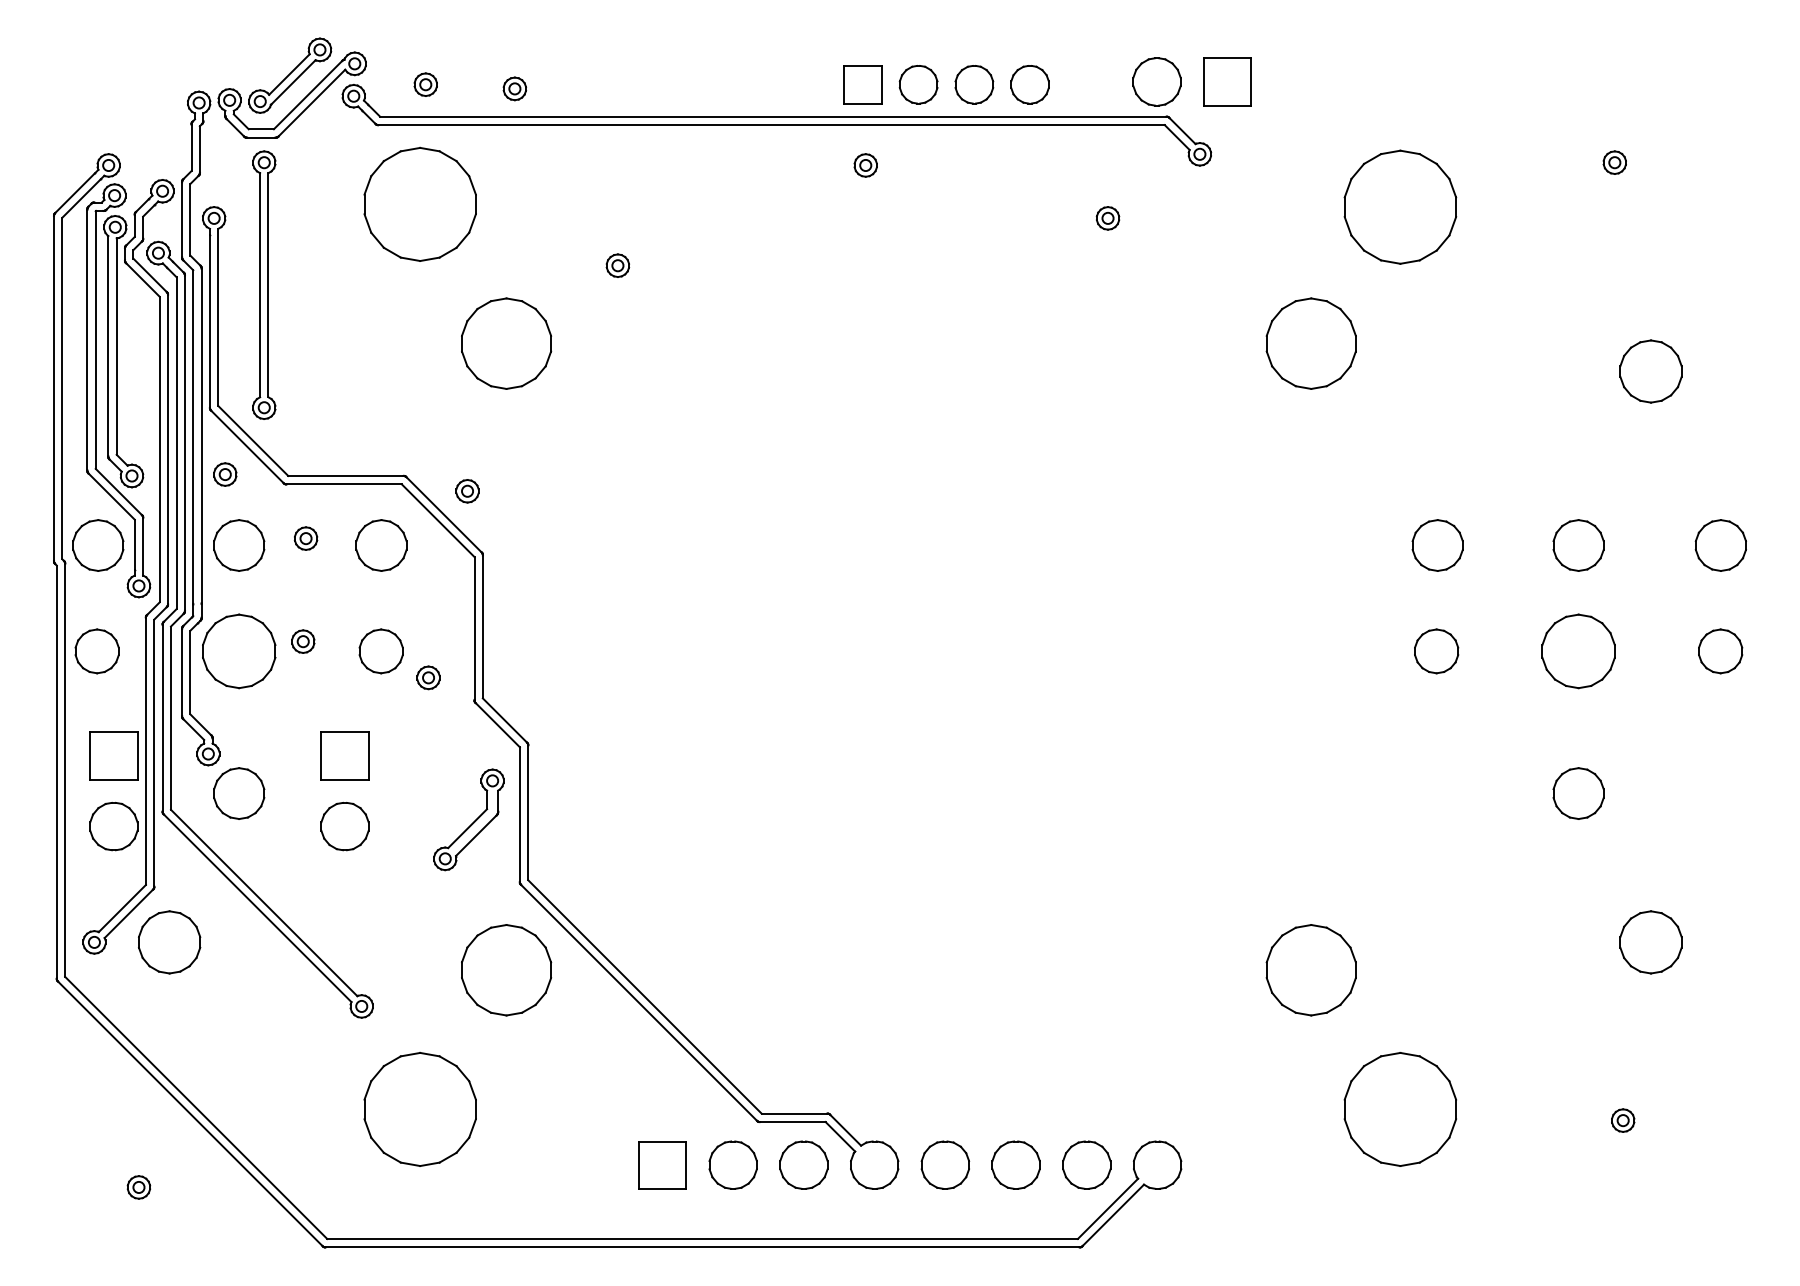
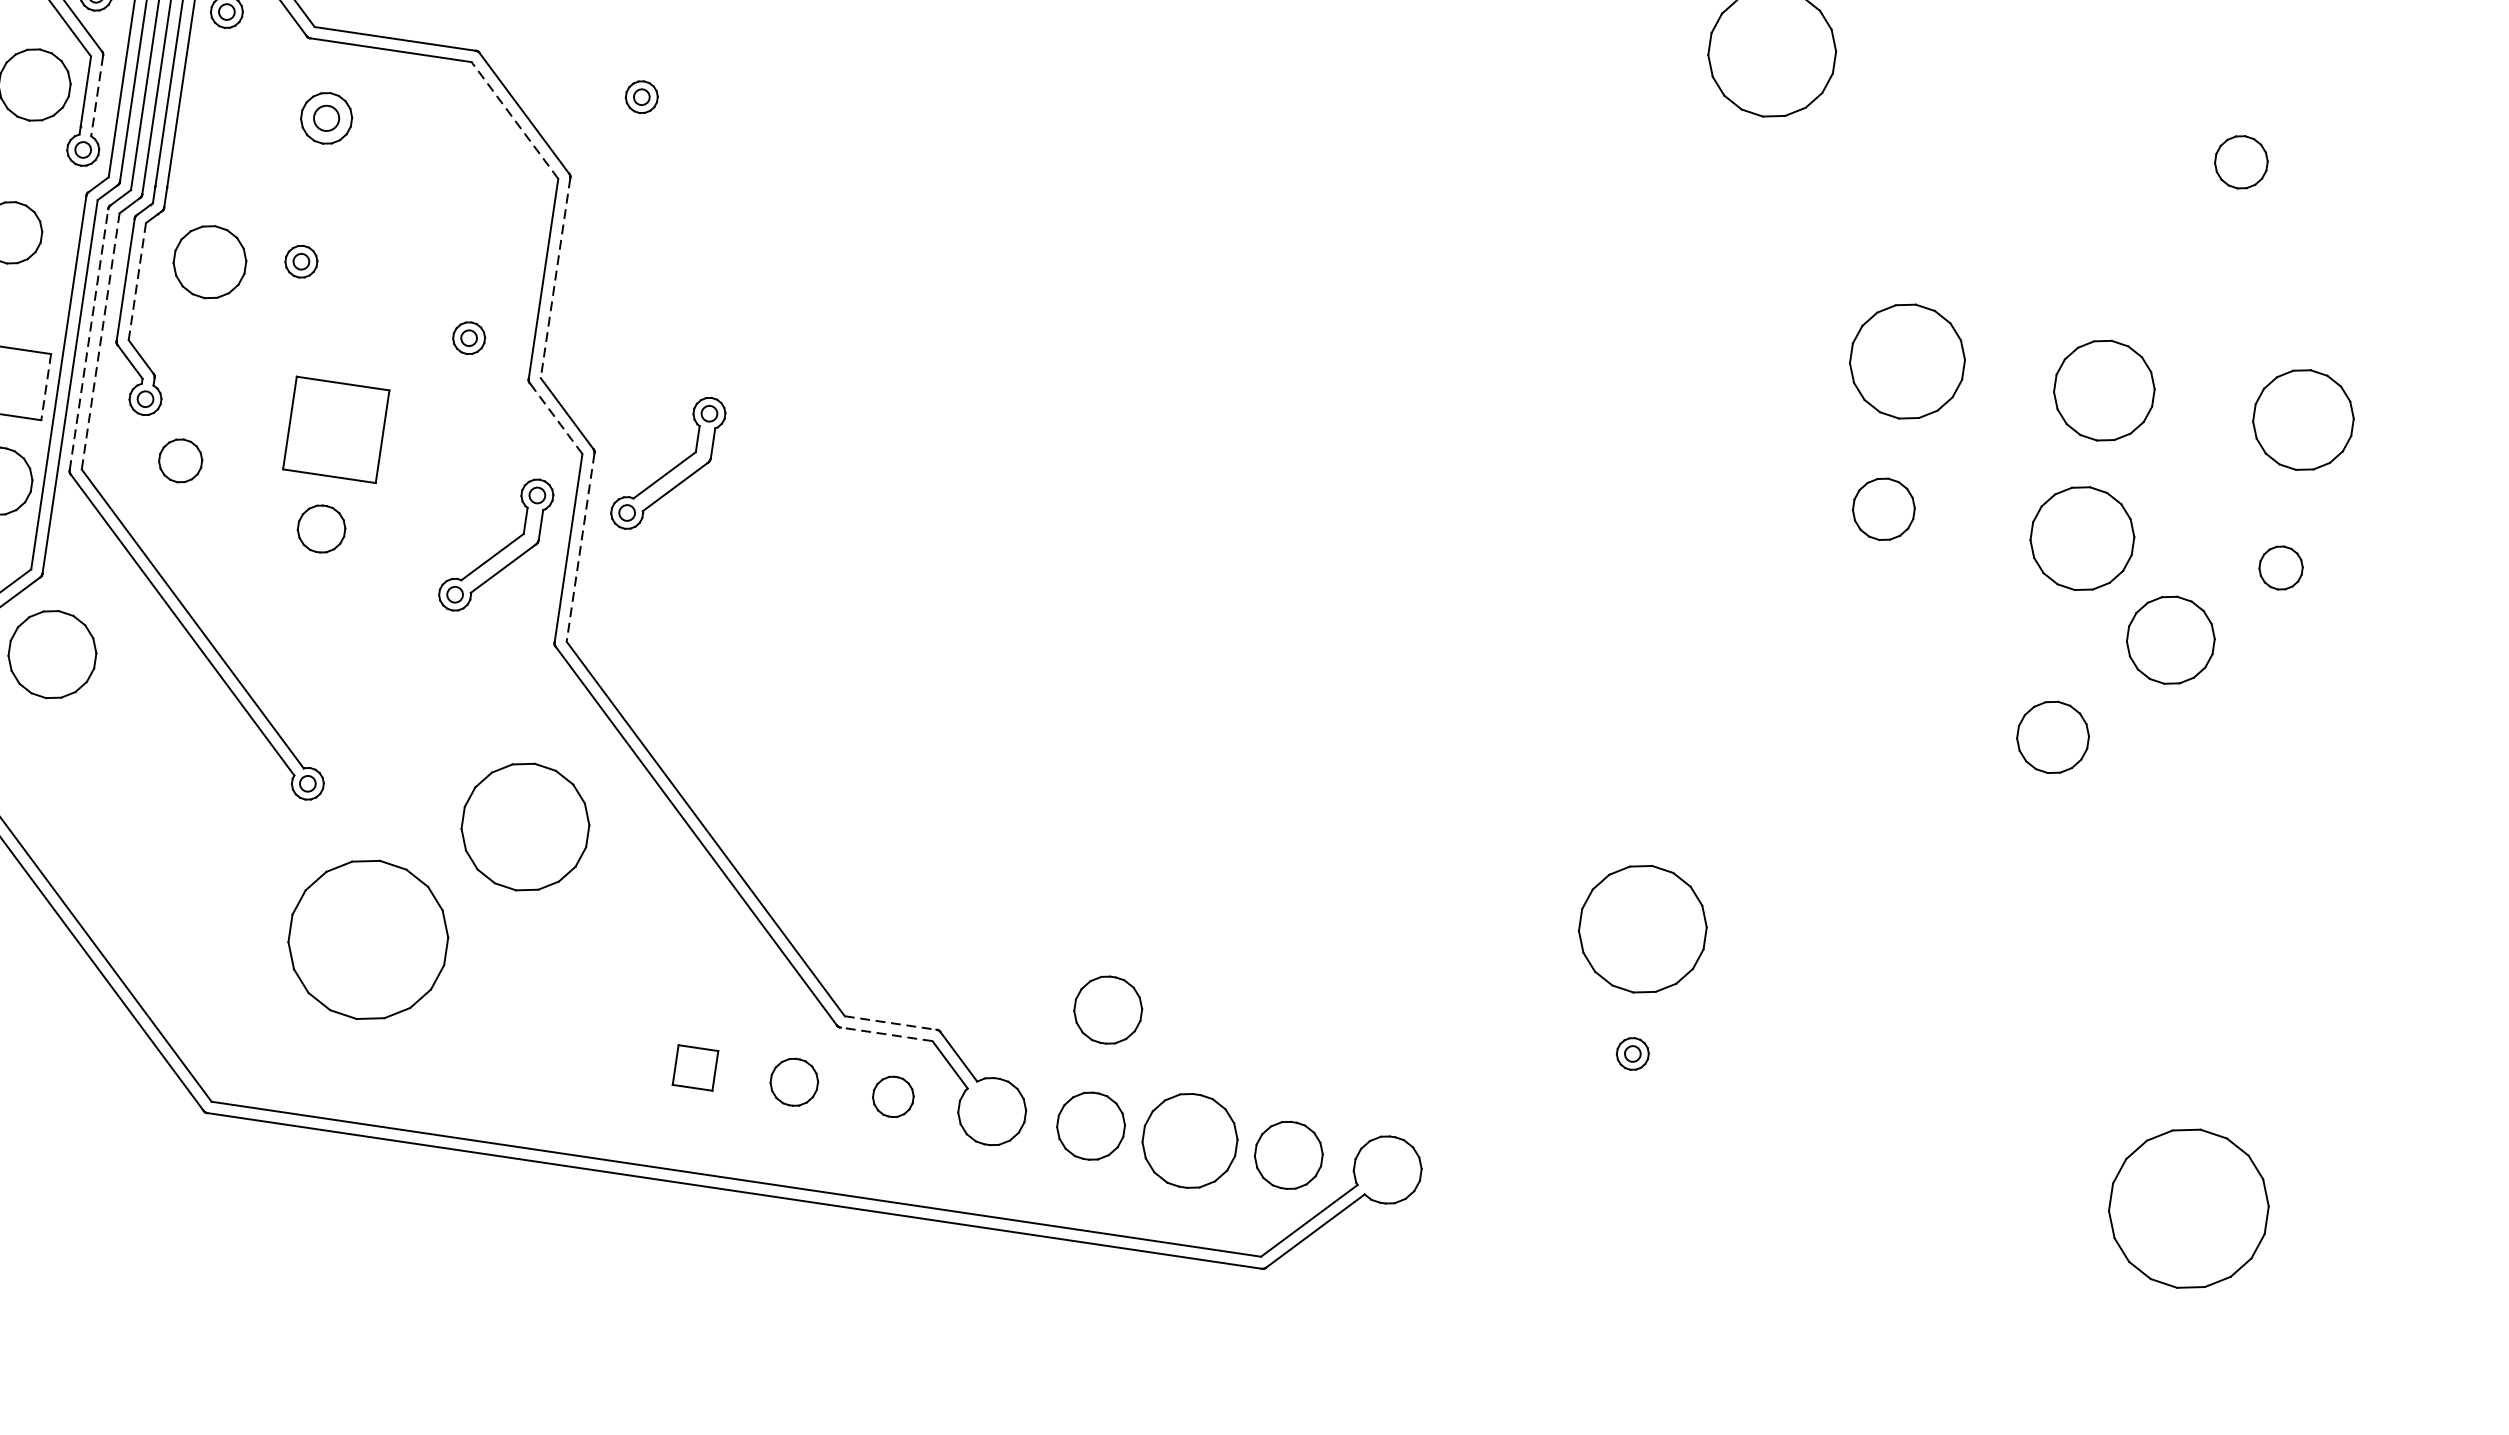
part: (1650, 371) -> (2240, 162), size x0.6
part: (467, 491) -> (641, 97), moved
line: (437, 520) -> (514, 120), solid -> dashed
part: (305, 538) -> (325, 117), size x1.6
part: (239, 545) -> (232, 114), removed
part: (381, 545) -> (430, 143), removed
part: (1437, 545) -> (1906, 361), size x1.6
part: (1578, 545) -> (2104, 390), size x1.4
part: (1720, 545) -> (2302, 419), size x1.4
line: (143, 546) -> (97, 95), solid -> dashed
line: (482, 627) -> (554, 278), solid -> dashed
part: (239, 651) -> (210, 262), size x0.7
part: (380, 651) -> (407, 291), removed
part: (1720, 651) -> (2280, 568), size x0.7
line: (190, 672) -> (137, 281), solid -> dashed
line: (162, 717) -> (88, 338), solid -> dashed
line: (171, 718) -> (101, 341), solid -> dashed
line: (497, 724) -> (555, 417), solid -> dashed
part: (580, 744) -> (667, 462), added
line: (137, 755) -> (46, 386), solid -> dashed
part: (344, 755) -> (335, 429), size x1.4
part: (239, 793) -> (180, 460), size x0.6
line: (528, 813) -> (580, 548), solid -> dashed
part: (344, 826) -> (320, 528), size x0.7
part: (1650, 942) -> (2170, 640), moved
part: (506, 970) -> (525, 827), moved
part: (945, 1081) -> (1108, 1009), added
part: (1399, 1109) -> (2187, 1208), moved
line: (794, 1113) -> (890, 1022), solid -> dashed
part: (1623, 1120) -> (1633, 1053), moved
line: (792, 1122) -> (886, 1034), solid -> dashed
part: (732, 1164) -> (793, 1081), size x0.7
part: (803, 1164) -> (892, 1095), size x0.6
part: (1015, 1164) -> (1189, 1139), size x1.4
part: (662, 1165) -> (695, 1068), size x0.6

